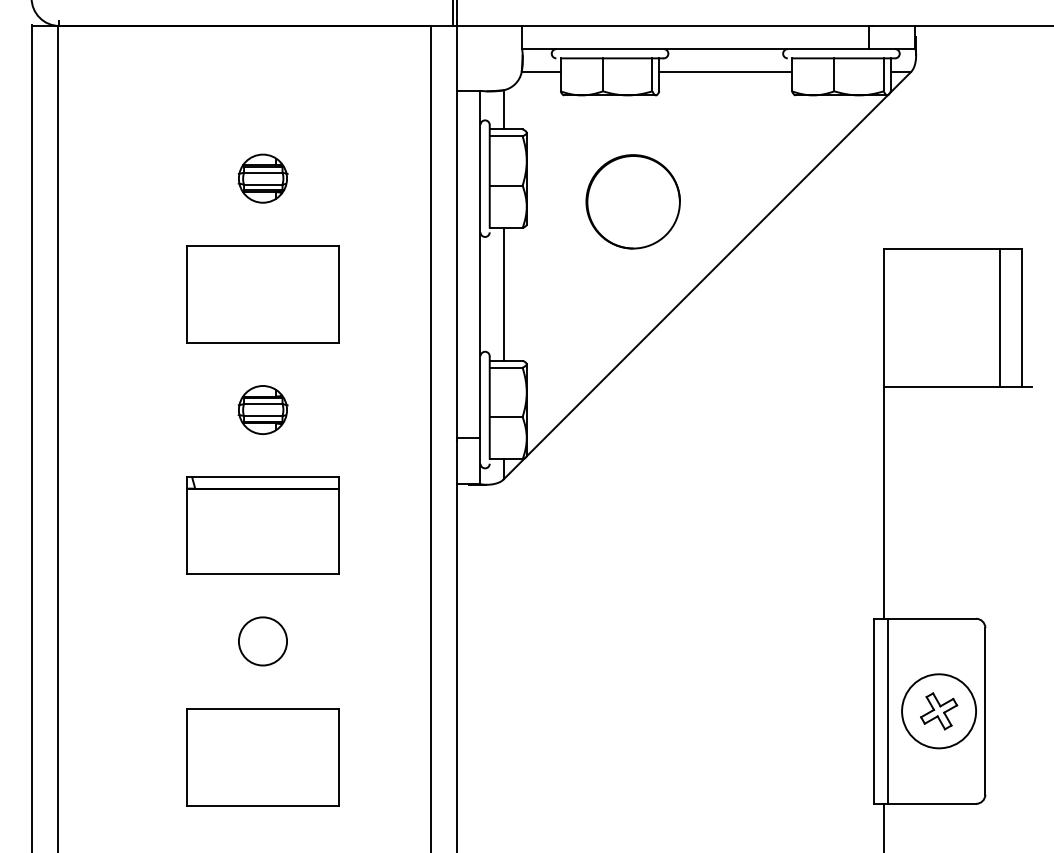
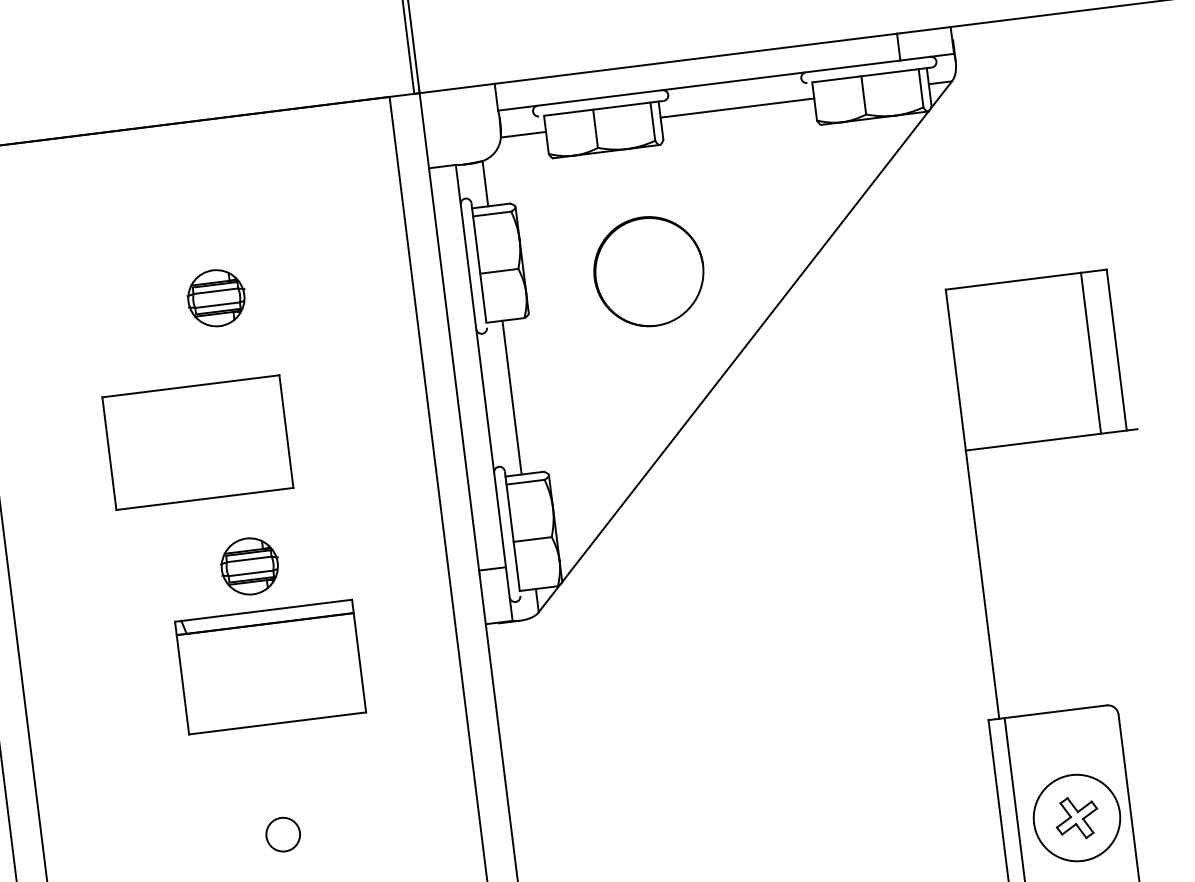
part: (262, 294) -> (197, 442), moved
part: (262, 525) -> (269, 666), moved
circle: (262, 641) -> (282, 834), size x0.6

